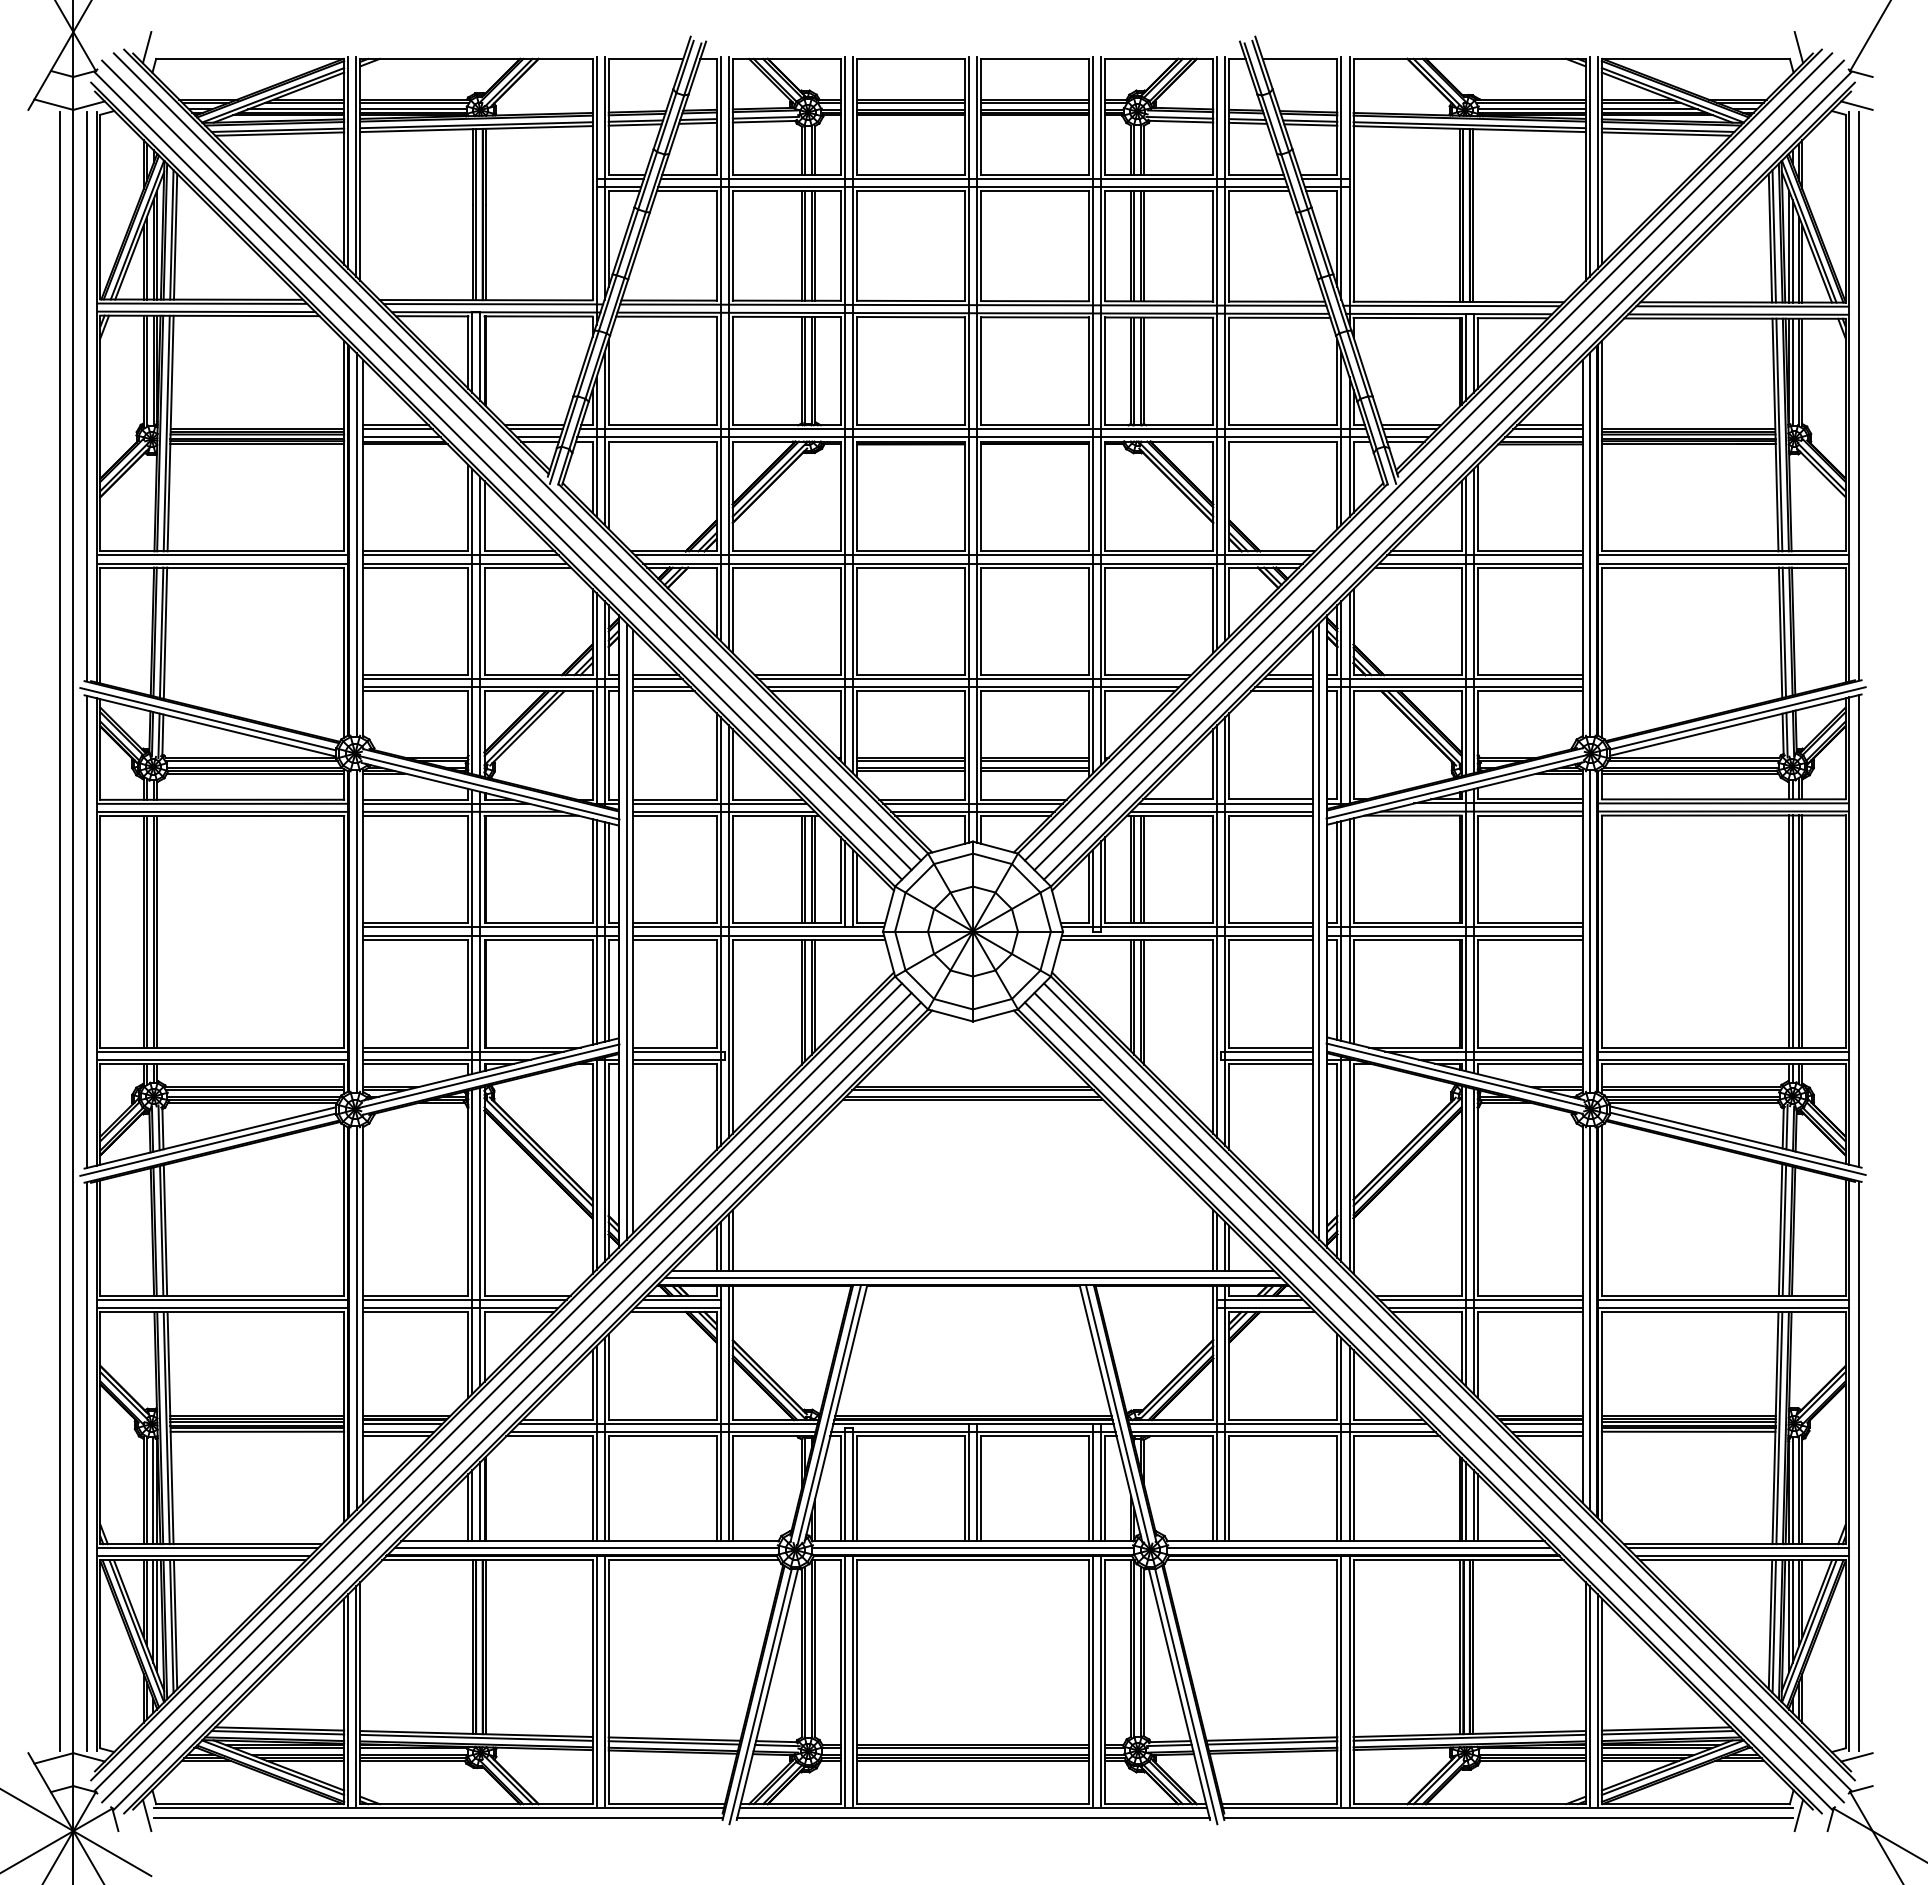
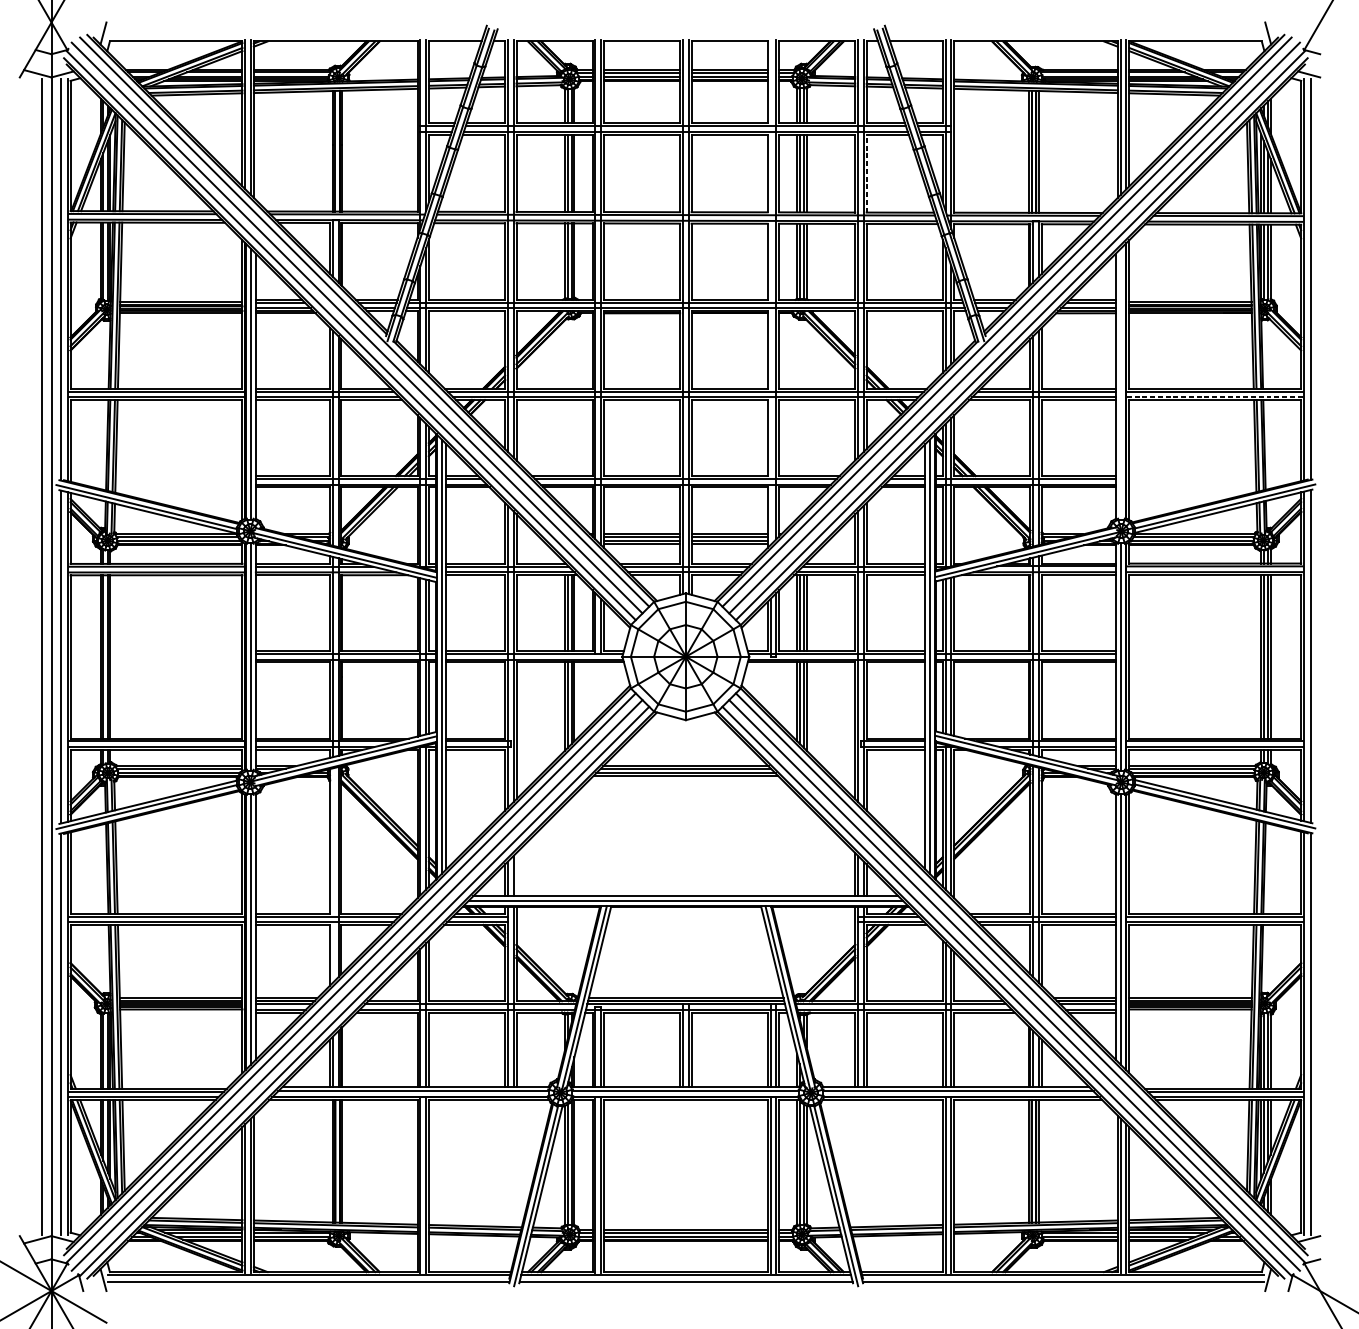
line: (1229, 245) -> (866, 173), solid -> dashed
line: (1093, 415) -> (770, 292), removed
line: (1589, 544) -> (1120, 383), removed
line: (1722, 563) -> (1214, 397), solid -> dashed
line: (732, 1240) -> (516, 874), removed
line: (472, 1241) -> (332, 875), removed

